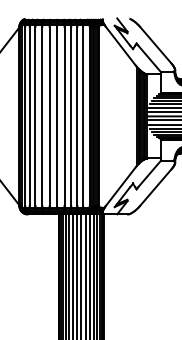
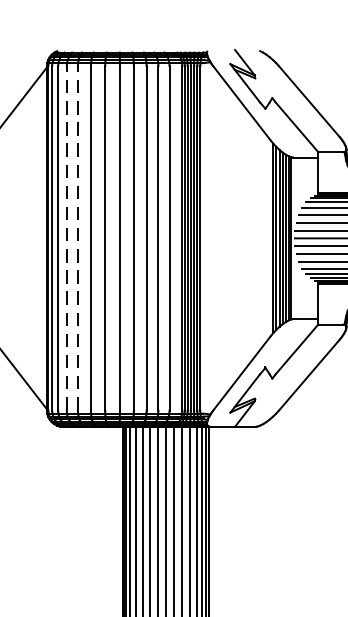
line: (29, 116) -> (66, 238), solid -> dashed
line: (35, 116) -> (77, 238), solid -> dashed

